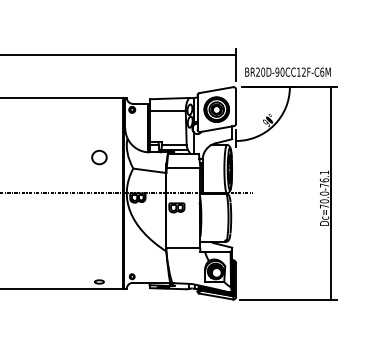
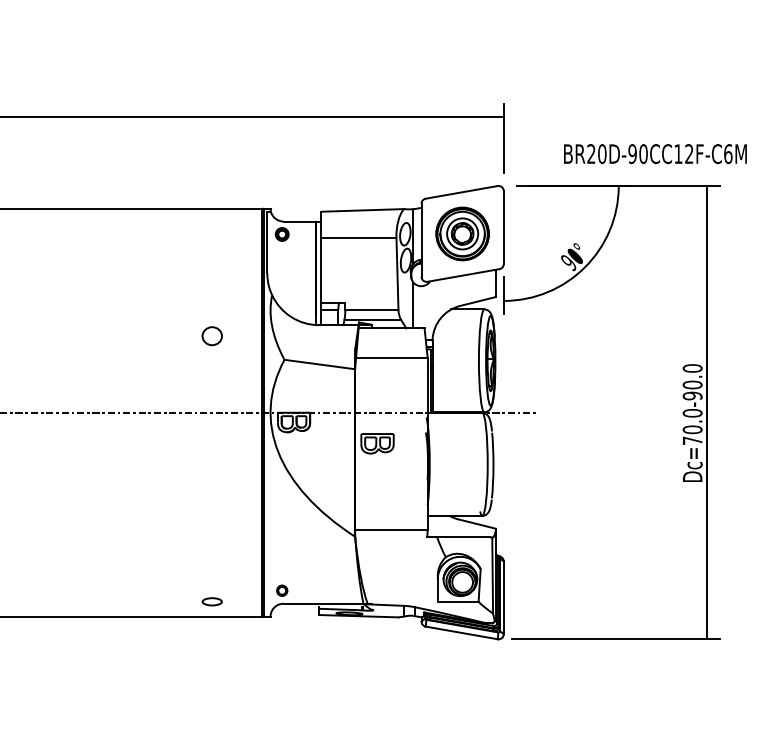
text: (287, 71) -> (654, 152), moved
part: (99, 157) -> (212, 336), size x0.62
text: (324, 178) -> (692, 380), Dc=70.0-76.1 -> Dc=70.0-90.0

